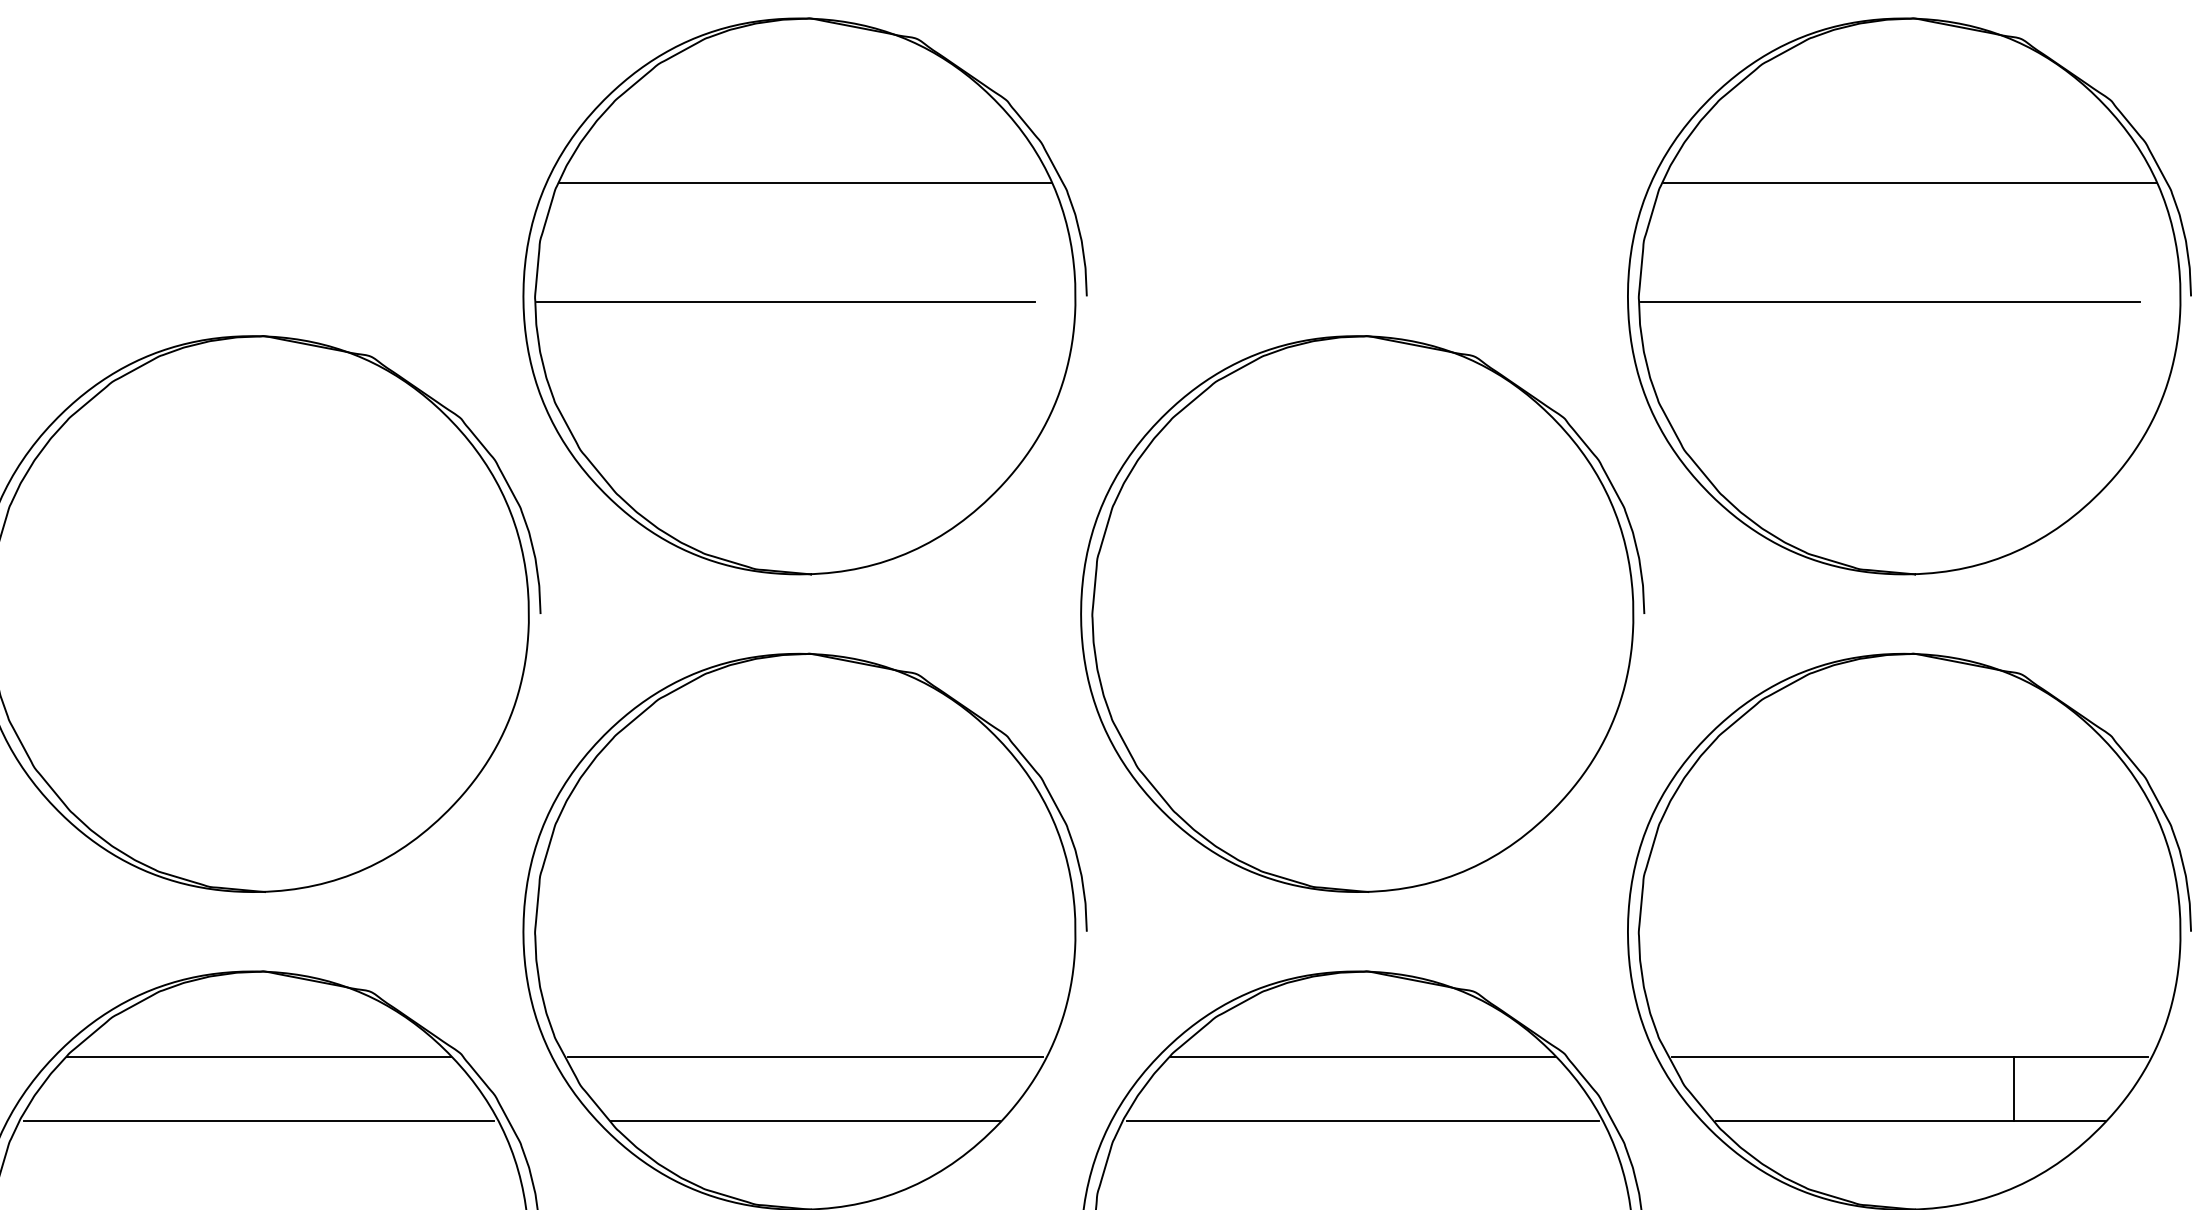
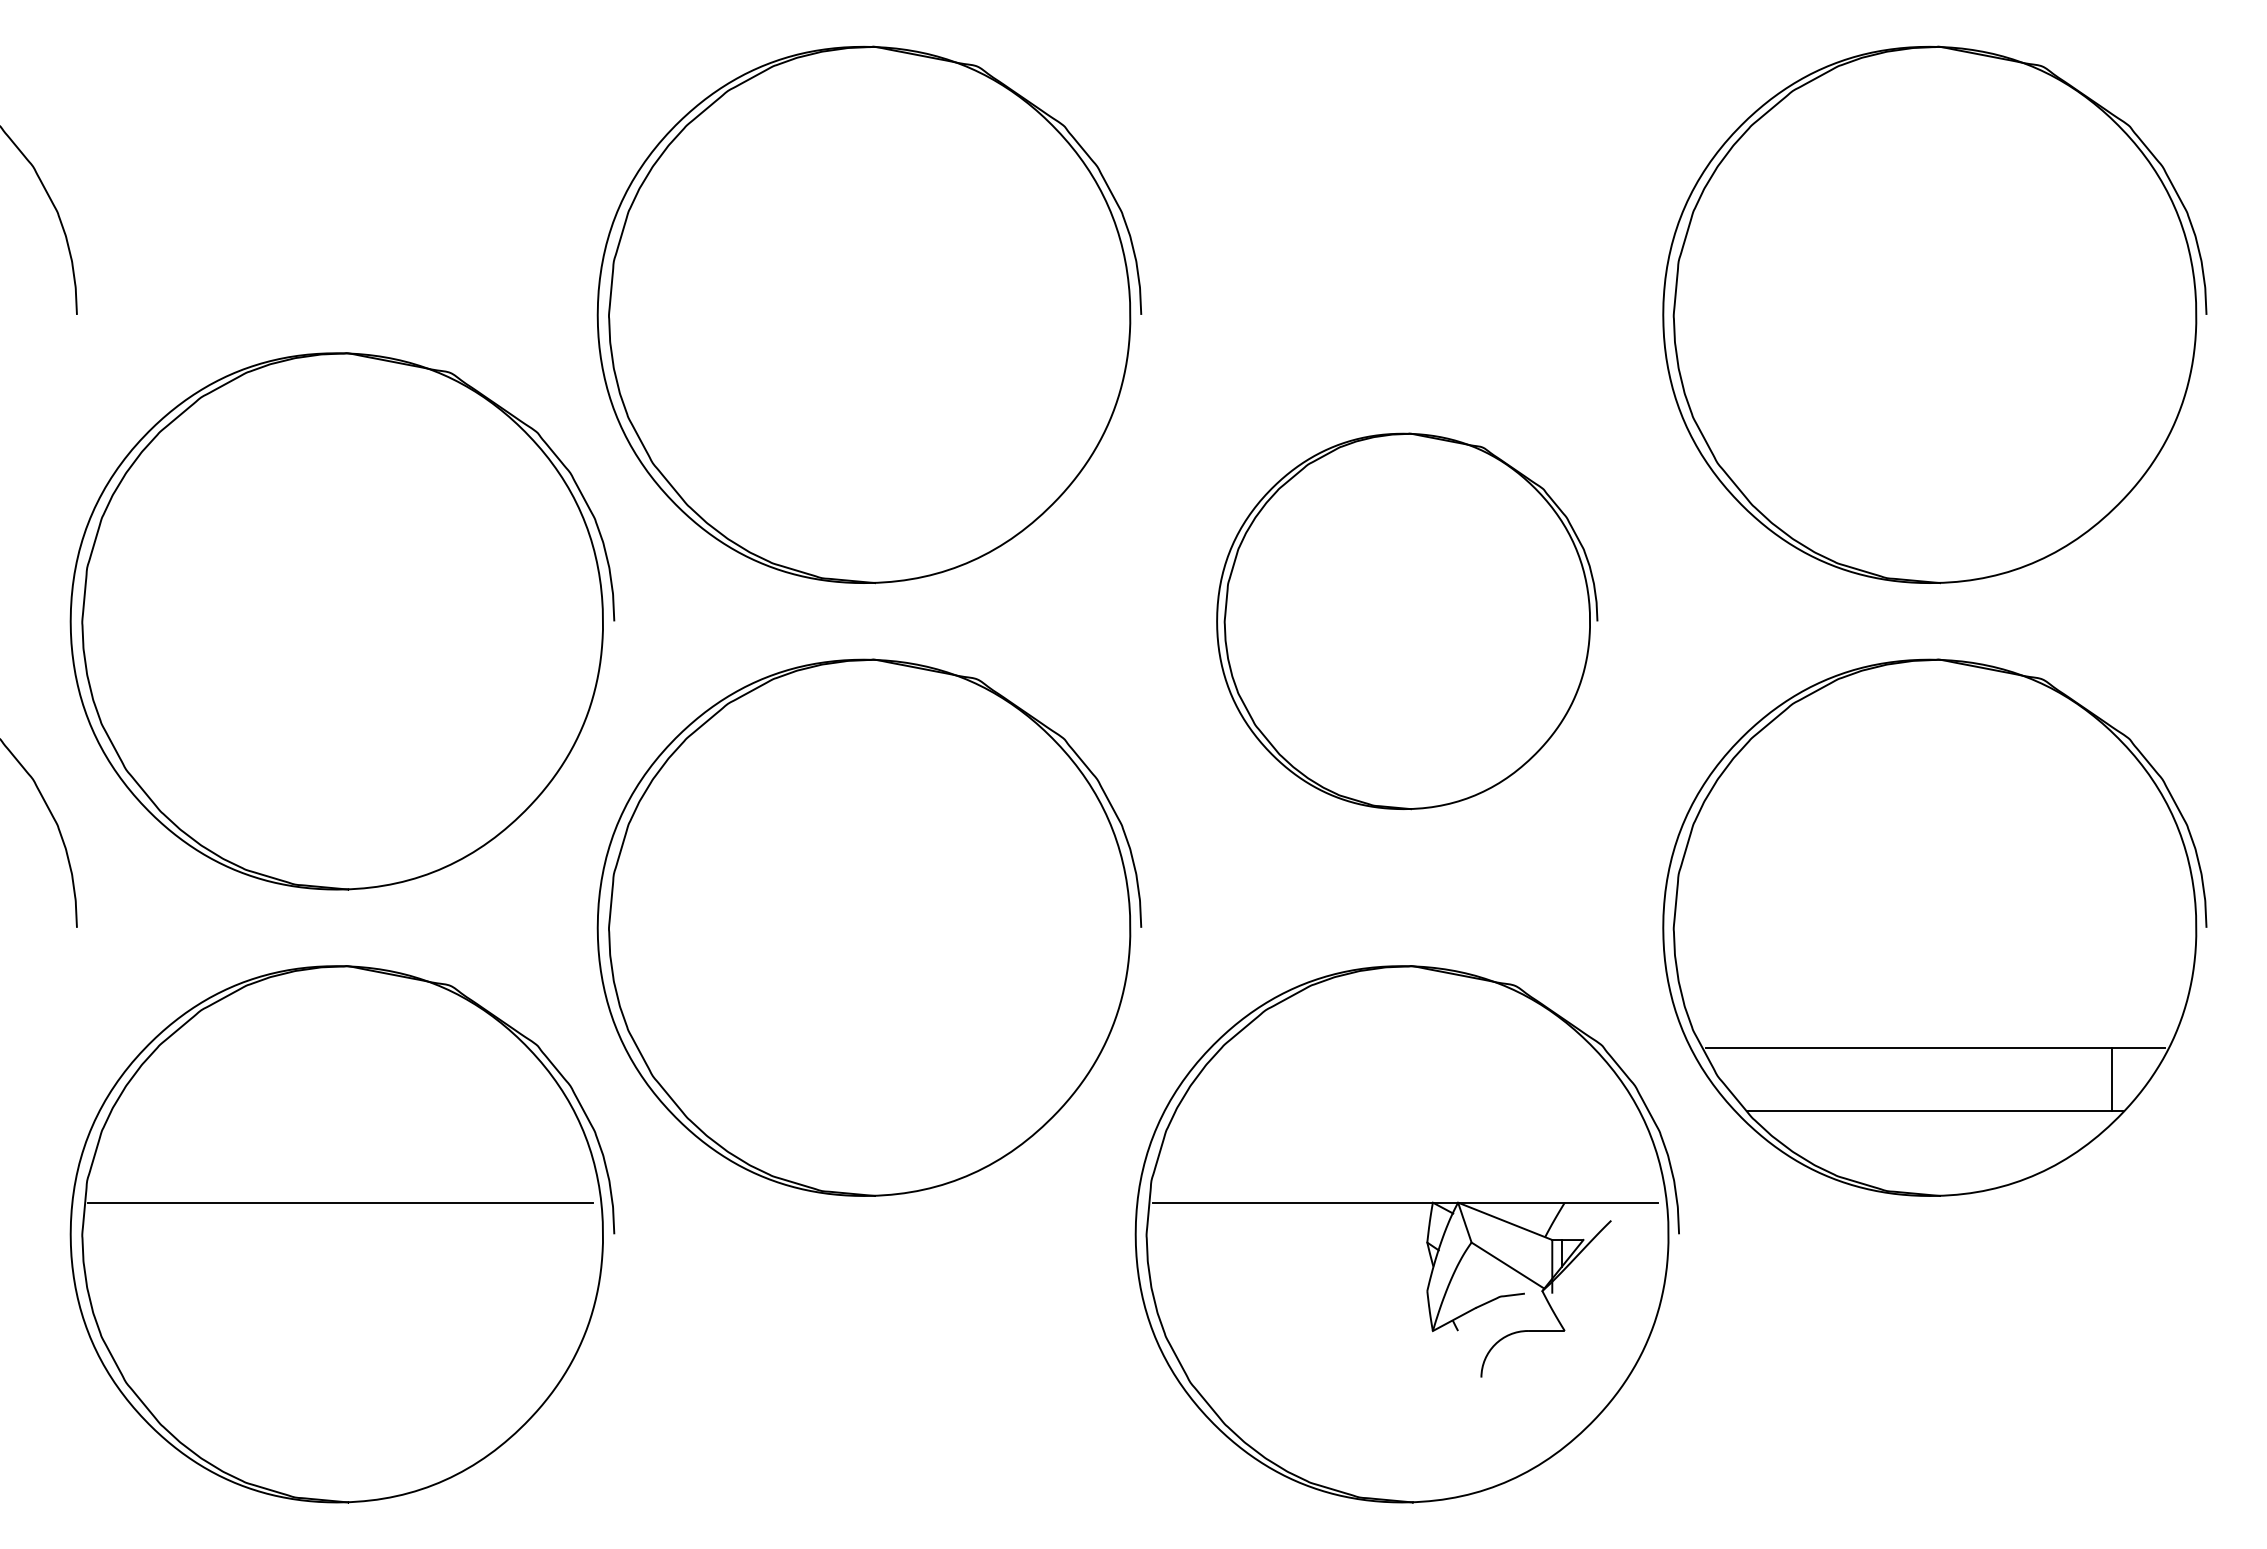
line: (806, 182) -> (870, 205), removed
line: (1910, 182) -> (1935, 205), removed
line: (785, 302) -> (850, 320), removed
line: (1889, 302) -> (1915, 320), removed
part: (1361, 614) -> (1406, 621), size x0.7
line: (258, 1056) -> (342, 1048), removed
line: (805, 1056) -> (869, 1048), removed
line: (1362, 1056) -> (1407, 1048), removed
line: (2013, 1088) -> (2111, 1079), moved
line: (258, 1121) -> (342, 1110), removed
line: (805, 1121) -> (869, 1110), removed
line: (1362, 1121) -> (1407, 1110), removed

